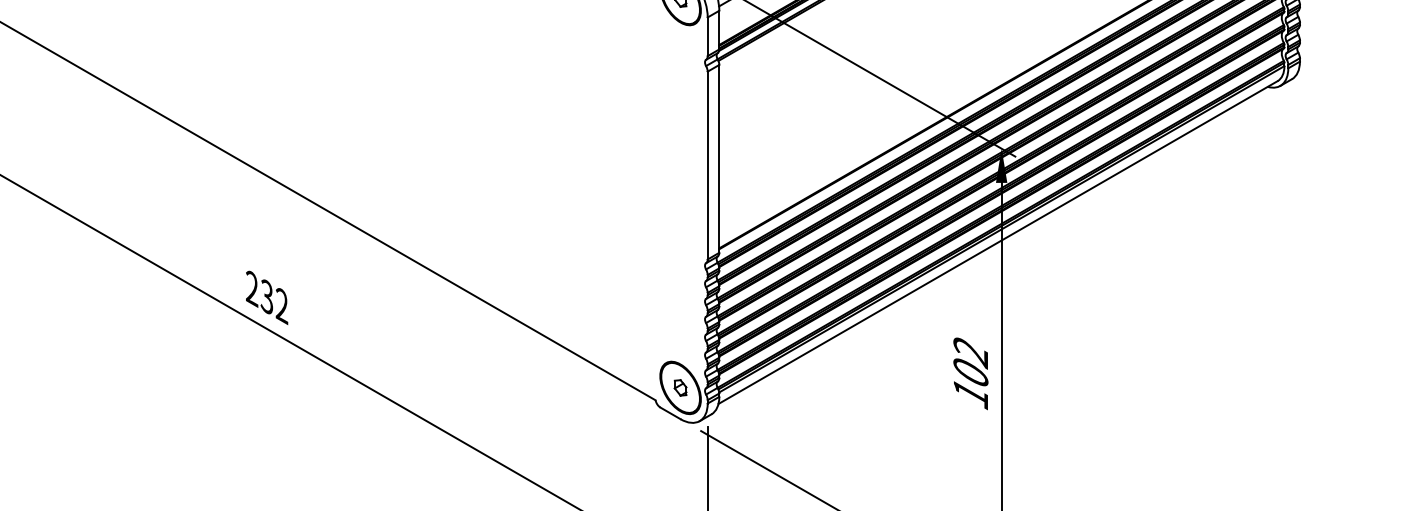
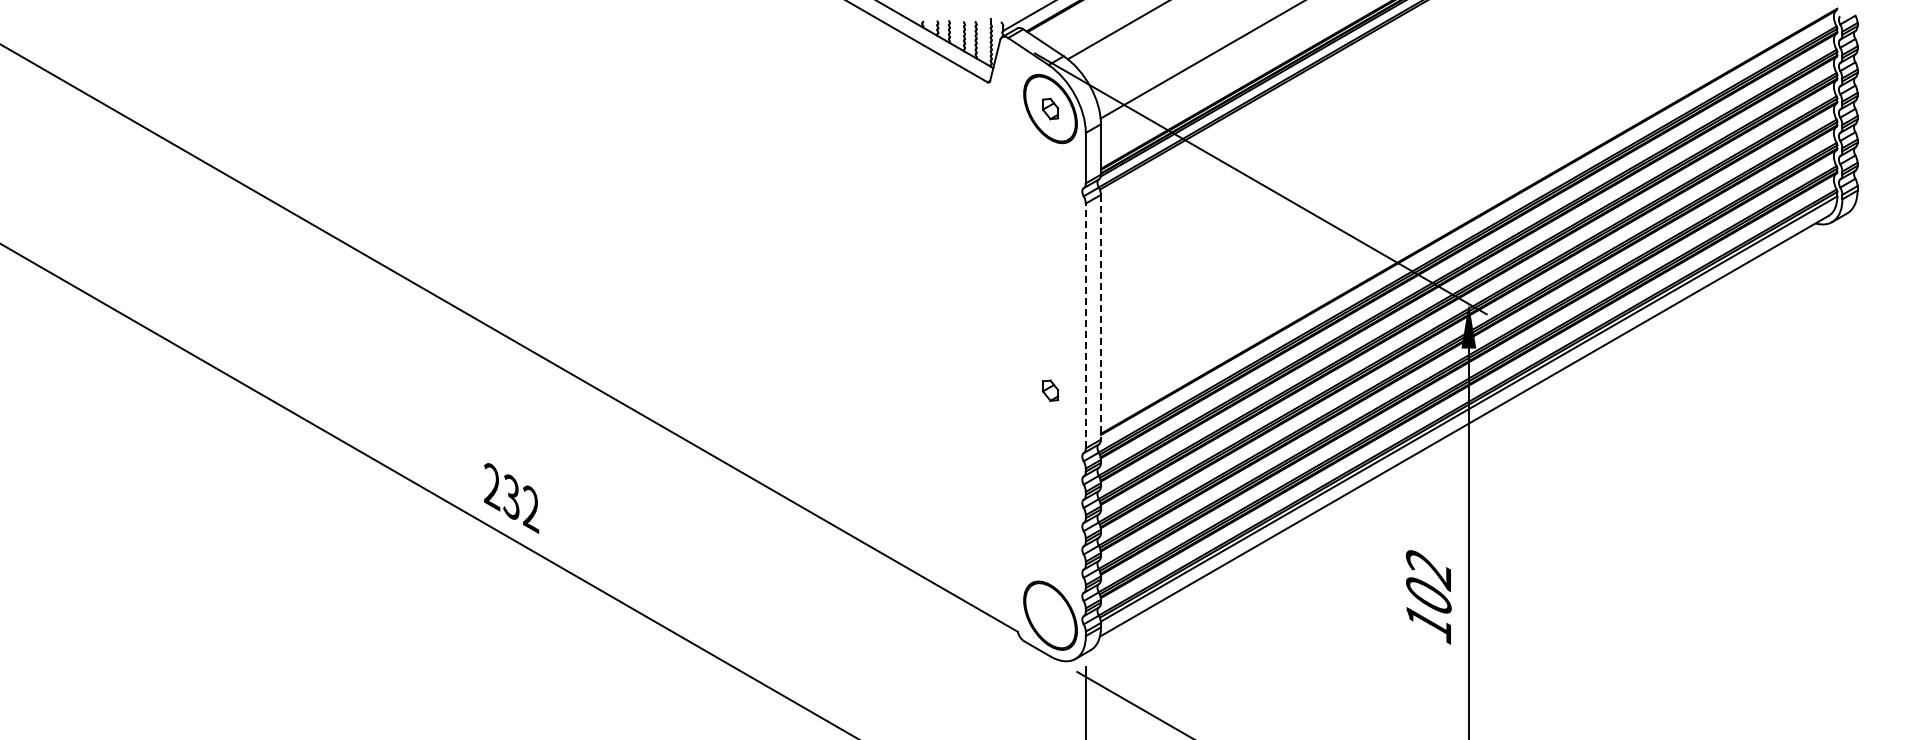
line: (718, 159) -> (1100, 317), solid -> dashed
line: (707, 165) -> (1085, 325), solid -> dashed
part: (680, 387) -> (1050, 390), moved

